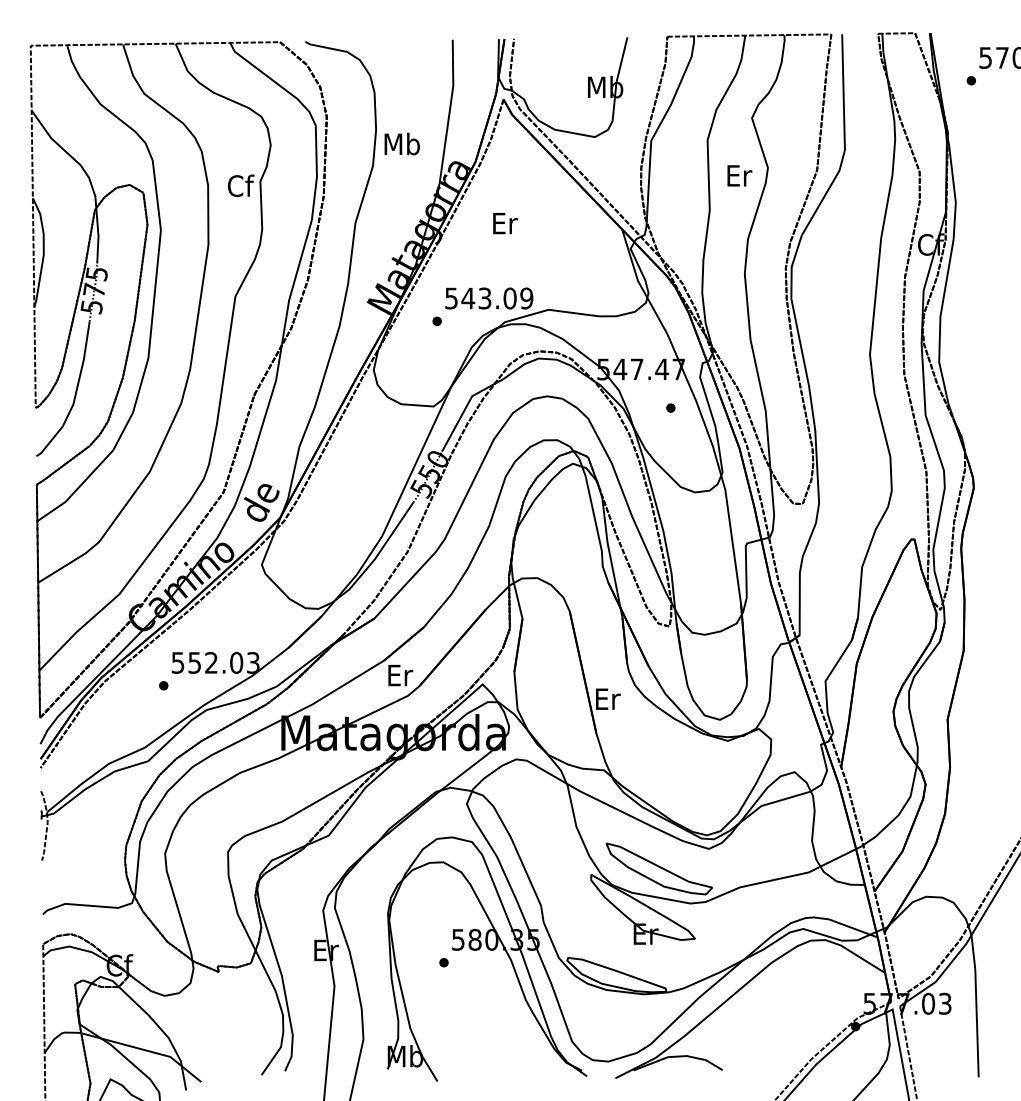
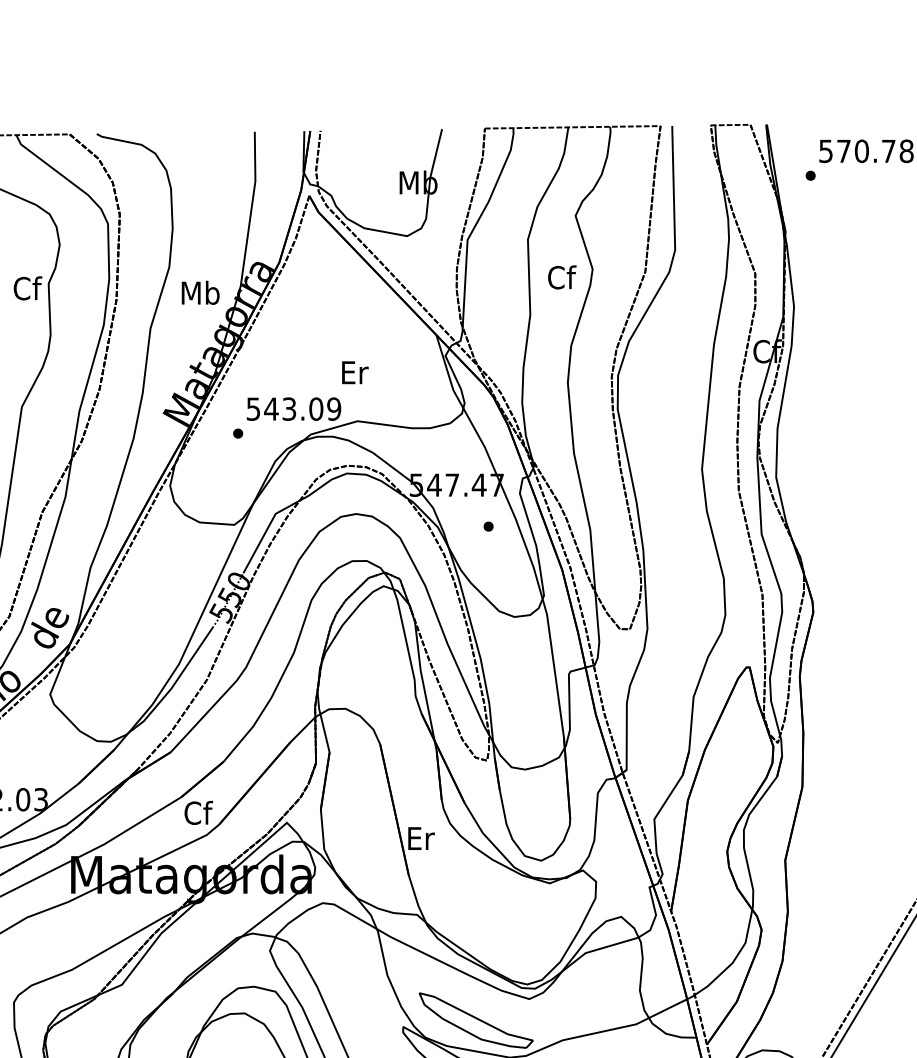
text: (401, 143) -> (199, 292), moved
text: (739, 175) -> (562, 277), Er -> Cf
text: (505, 223) -> (355, 372), moved
text: (400, 675) -> (198, 813), Er -> Cf

